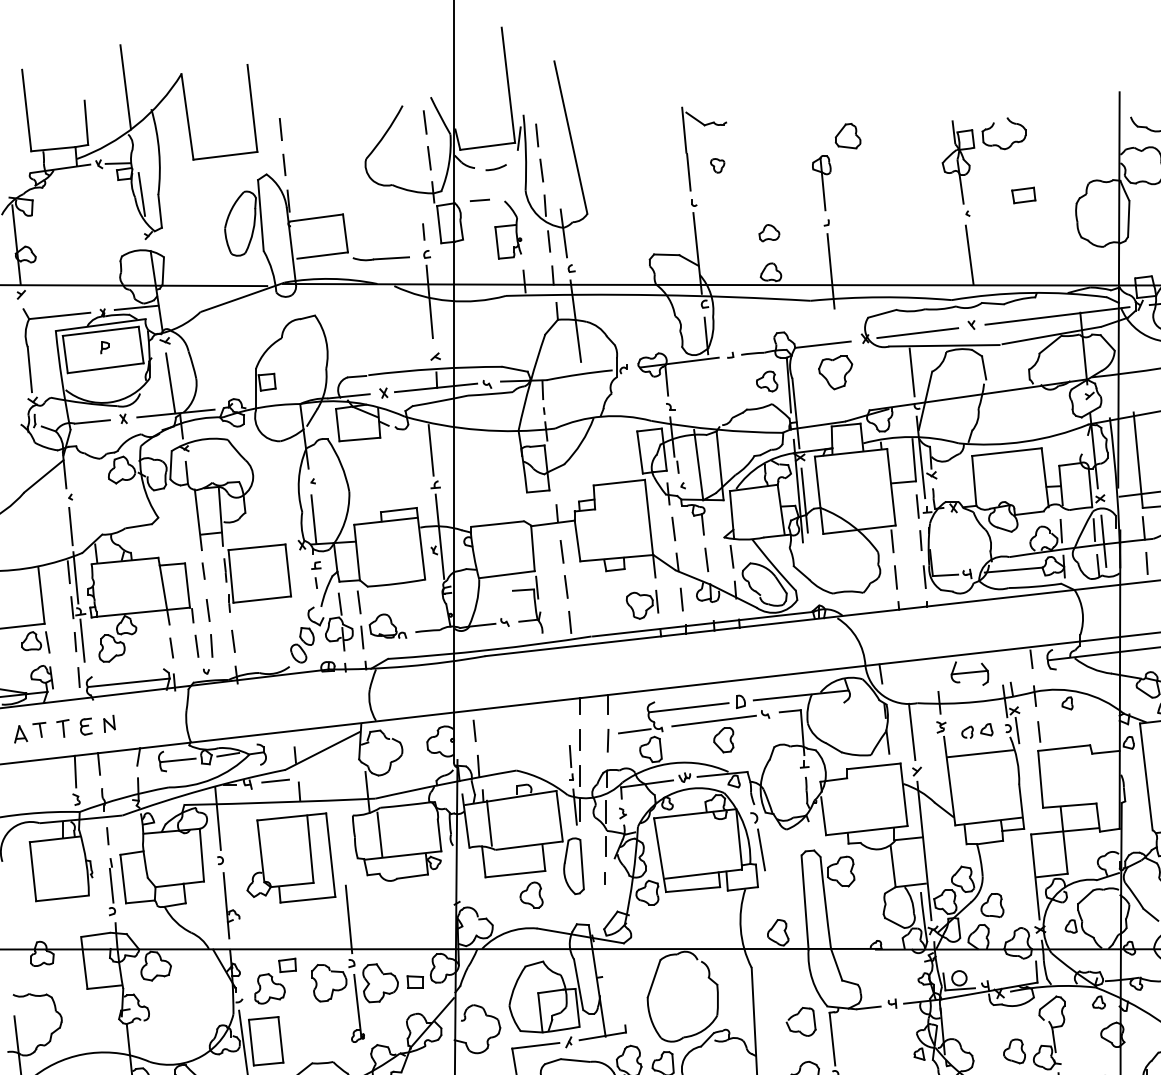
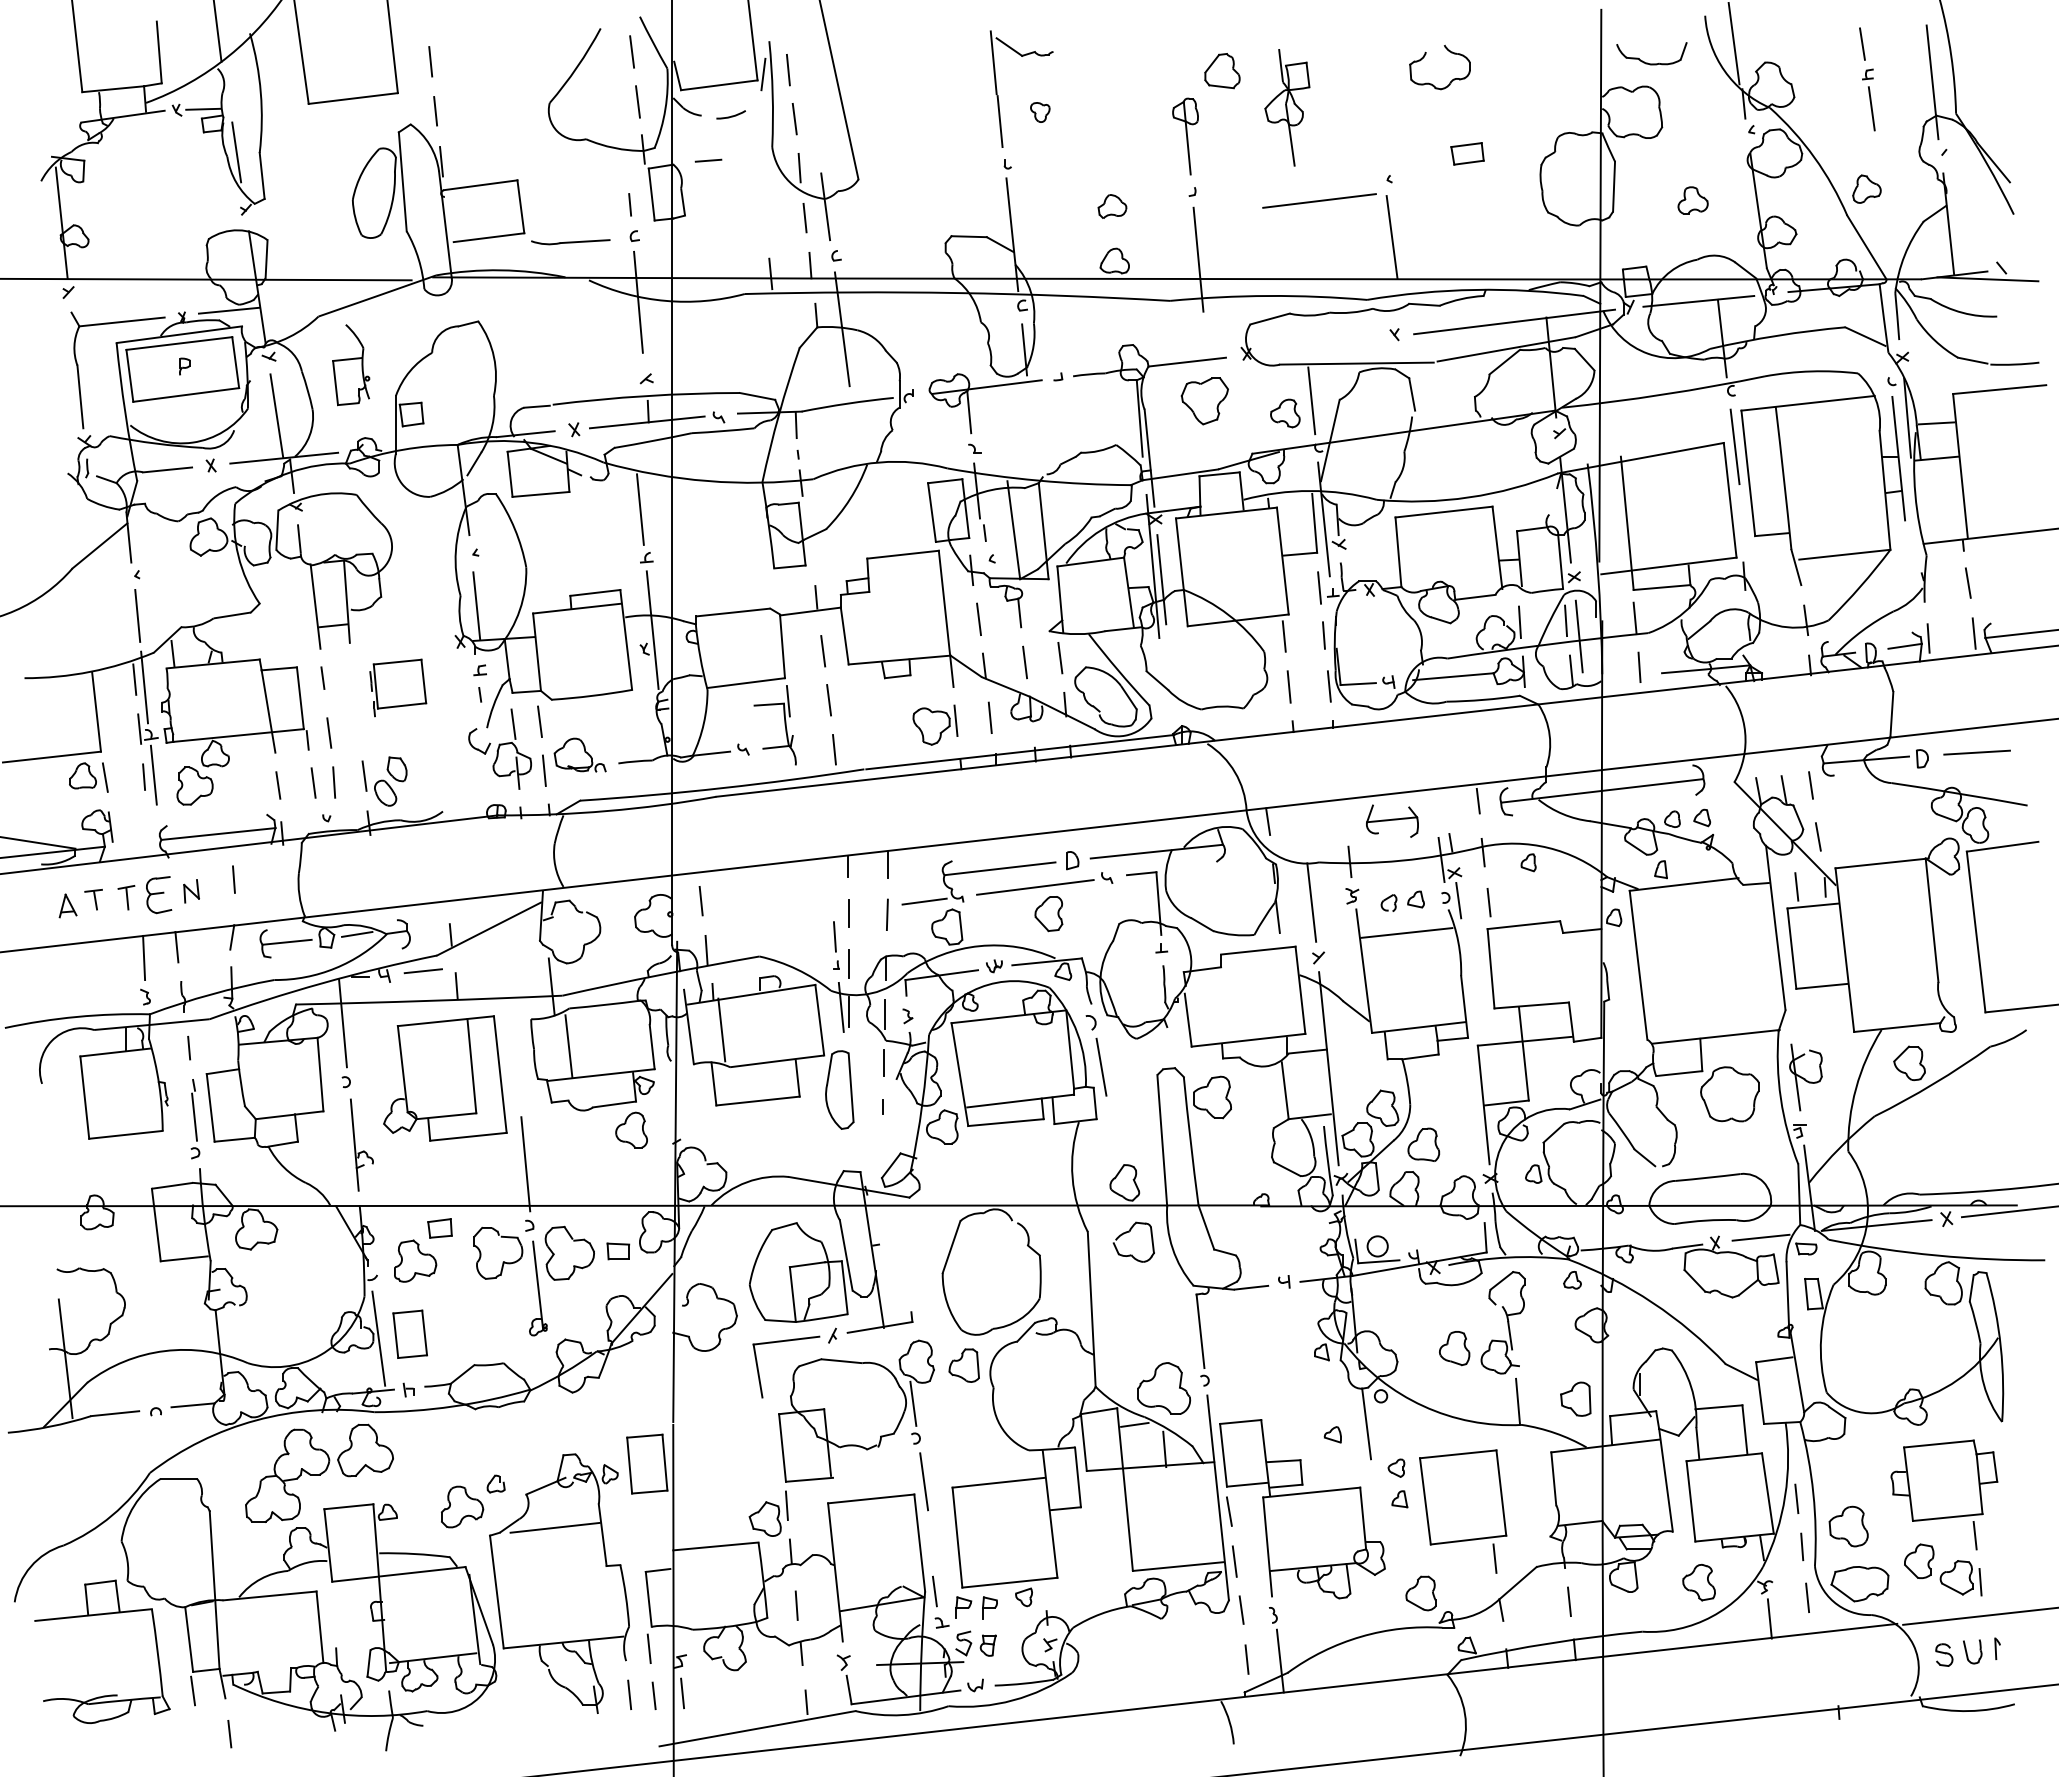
part: (958, 162) -> (1287, 107), moved
part: (508, 230) -> (351, 365), moved
line: (917, 332) -> (1319, 200), moved
part: (767, 381) -> (1285, 413), moved
part: (257, 577) -> (397, 687), size x0.6
part: (302, 645) -> (390, 781), moved
line: (78, 677) -> (233, 879), moved
part: (85, 726) -> (158, 895), size x1.6
part: (531, 894) -> (631, 1129), moved
part: (798, 1014) -> (1129, 1232), moved
part: (266, 1041) -> (410, 1334), size x0.7

